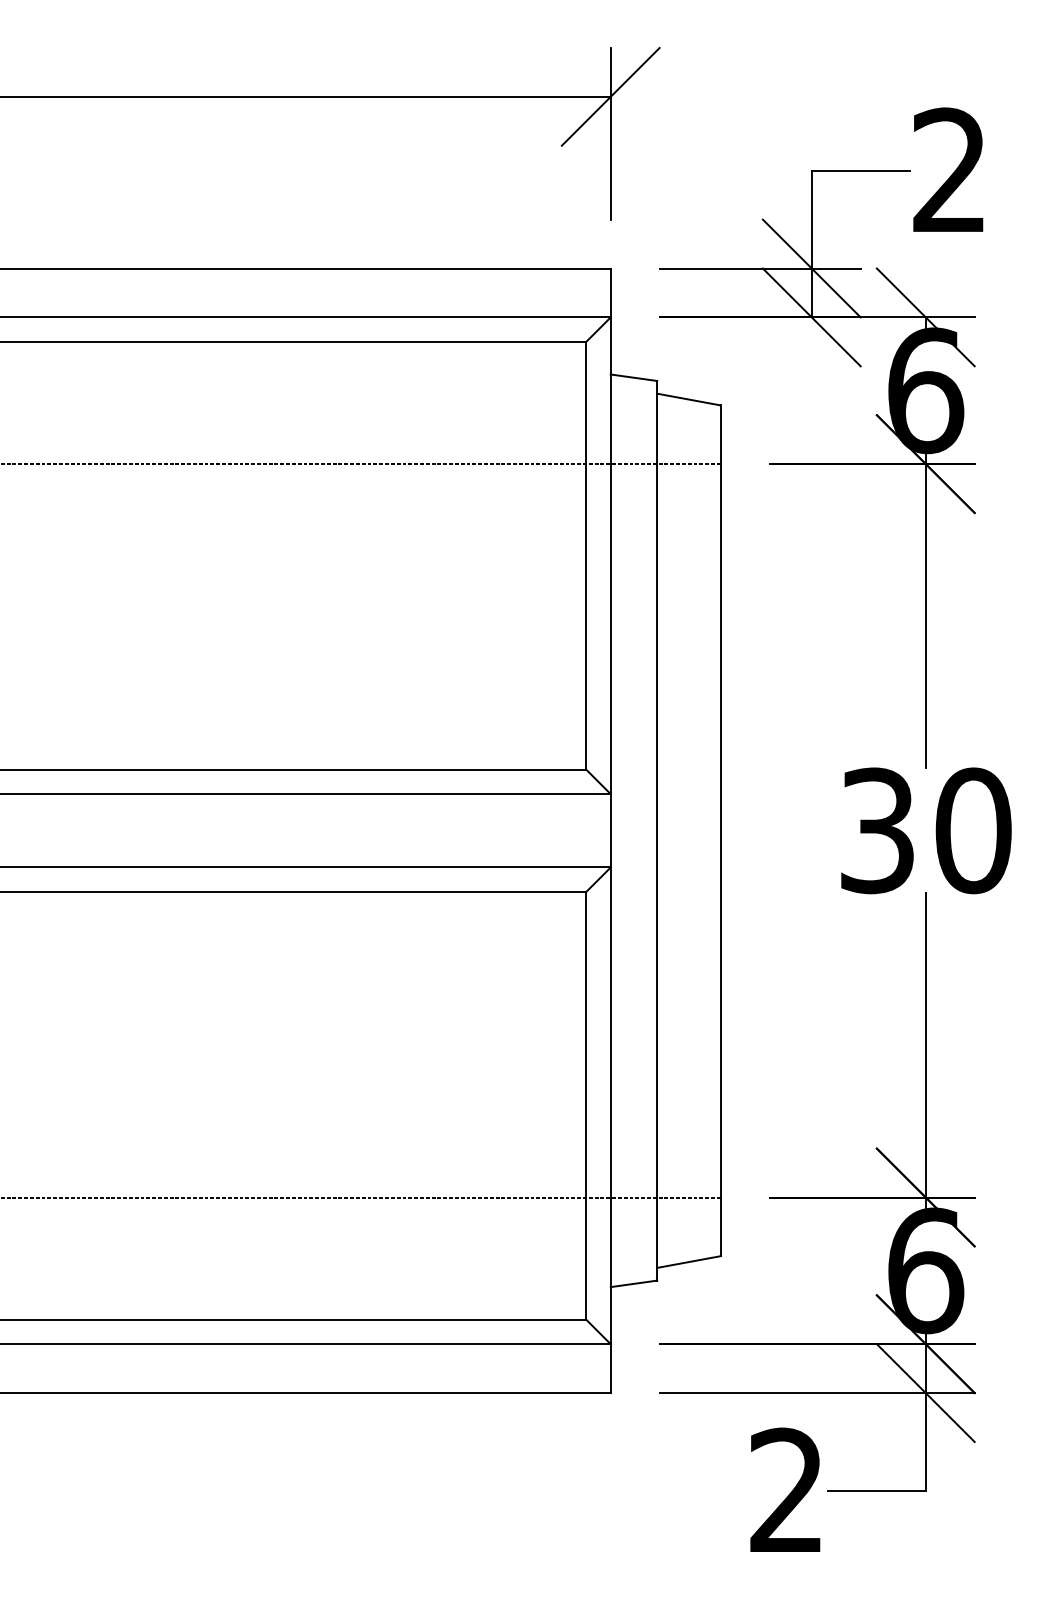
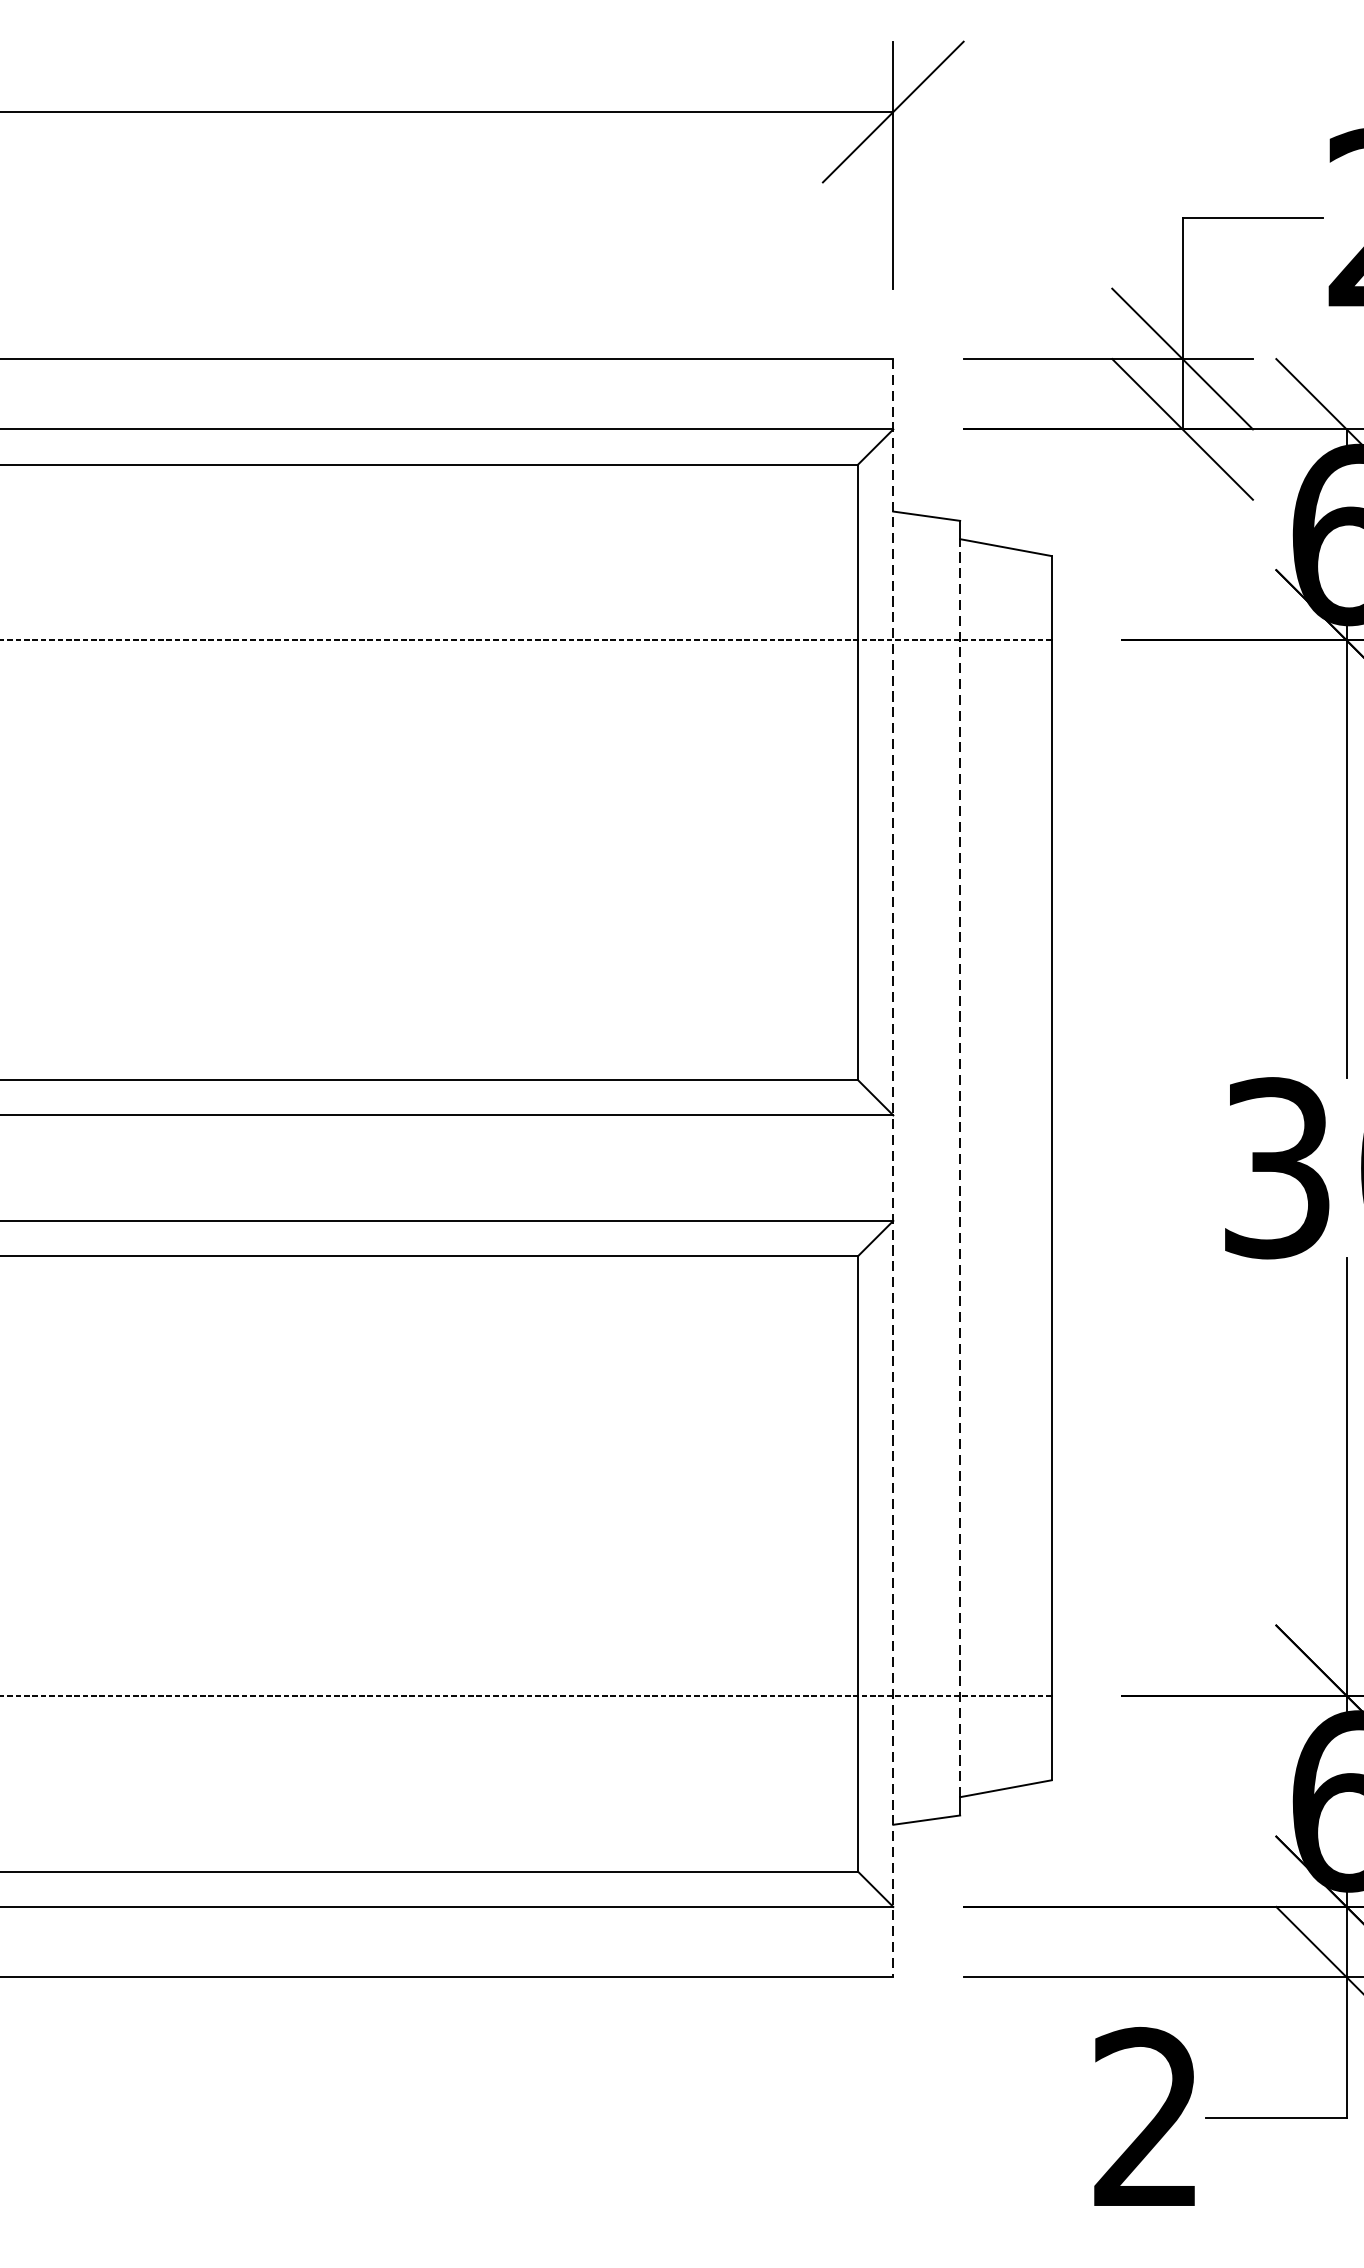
line: (657, 830) -> (960, 1167), solid -> dashed
line: (610, 831) -> (892, 1169), solid -> dashed

